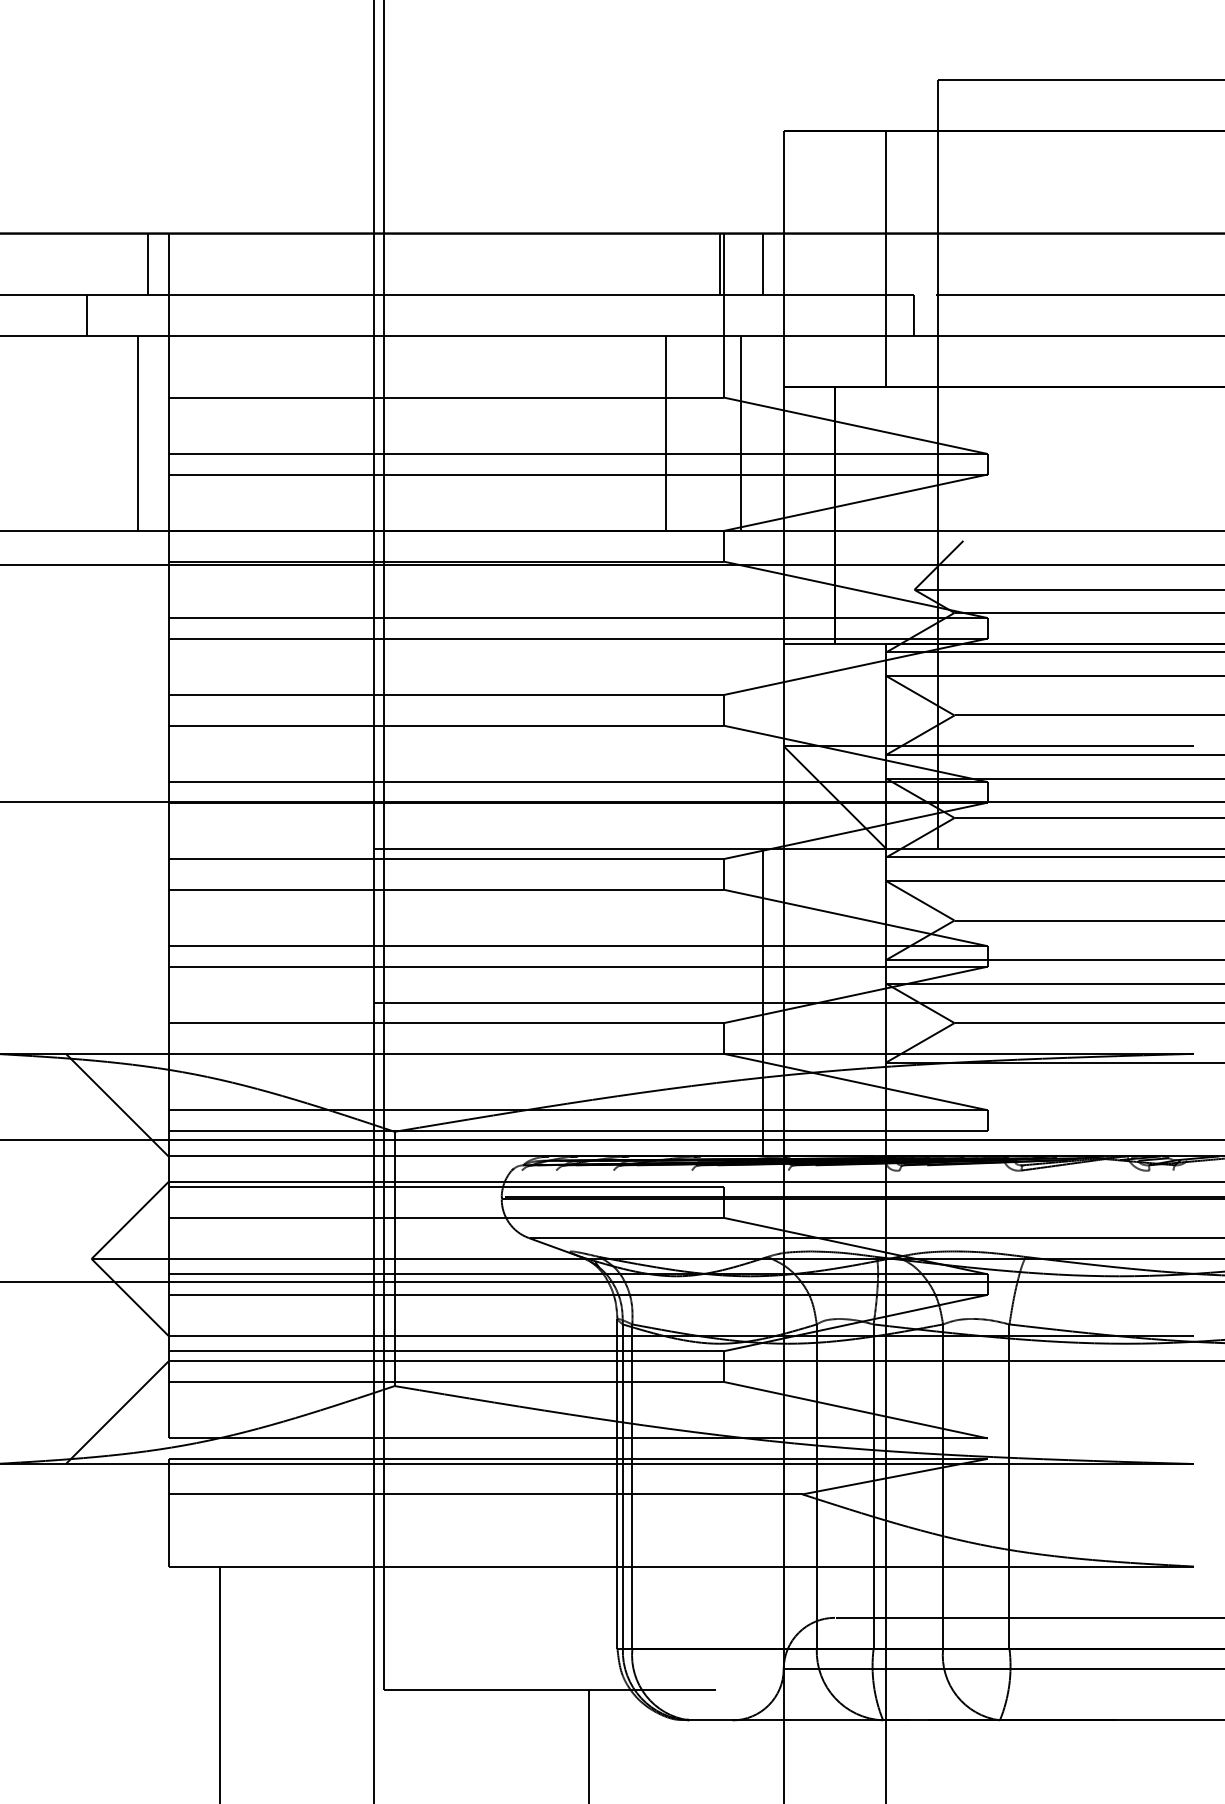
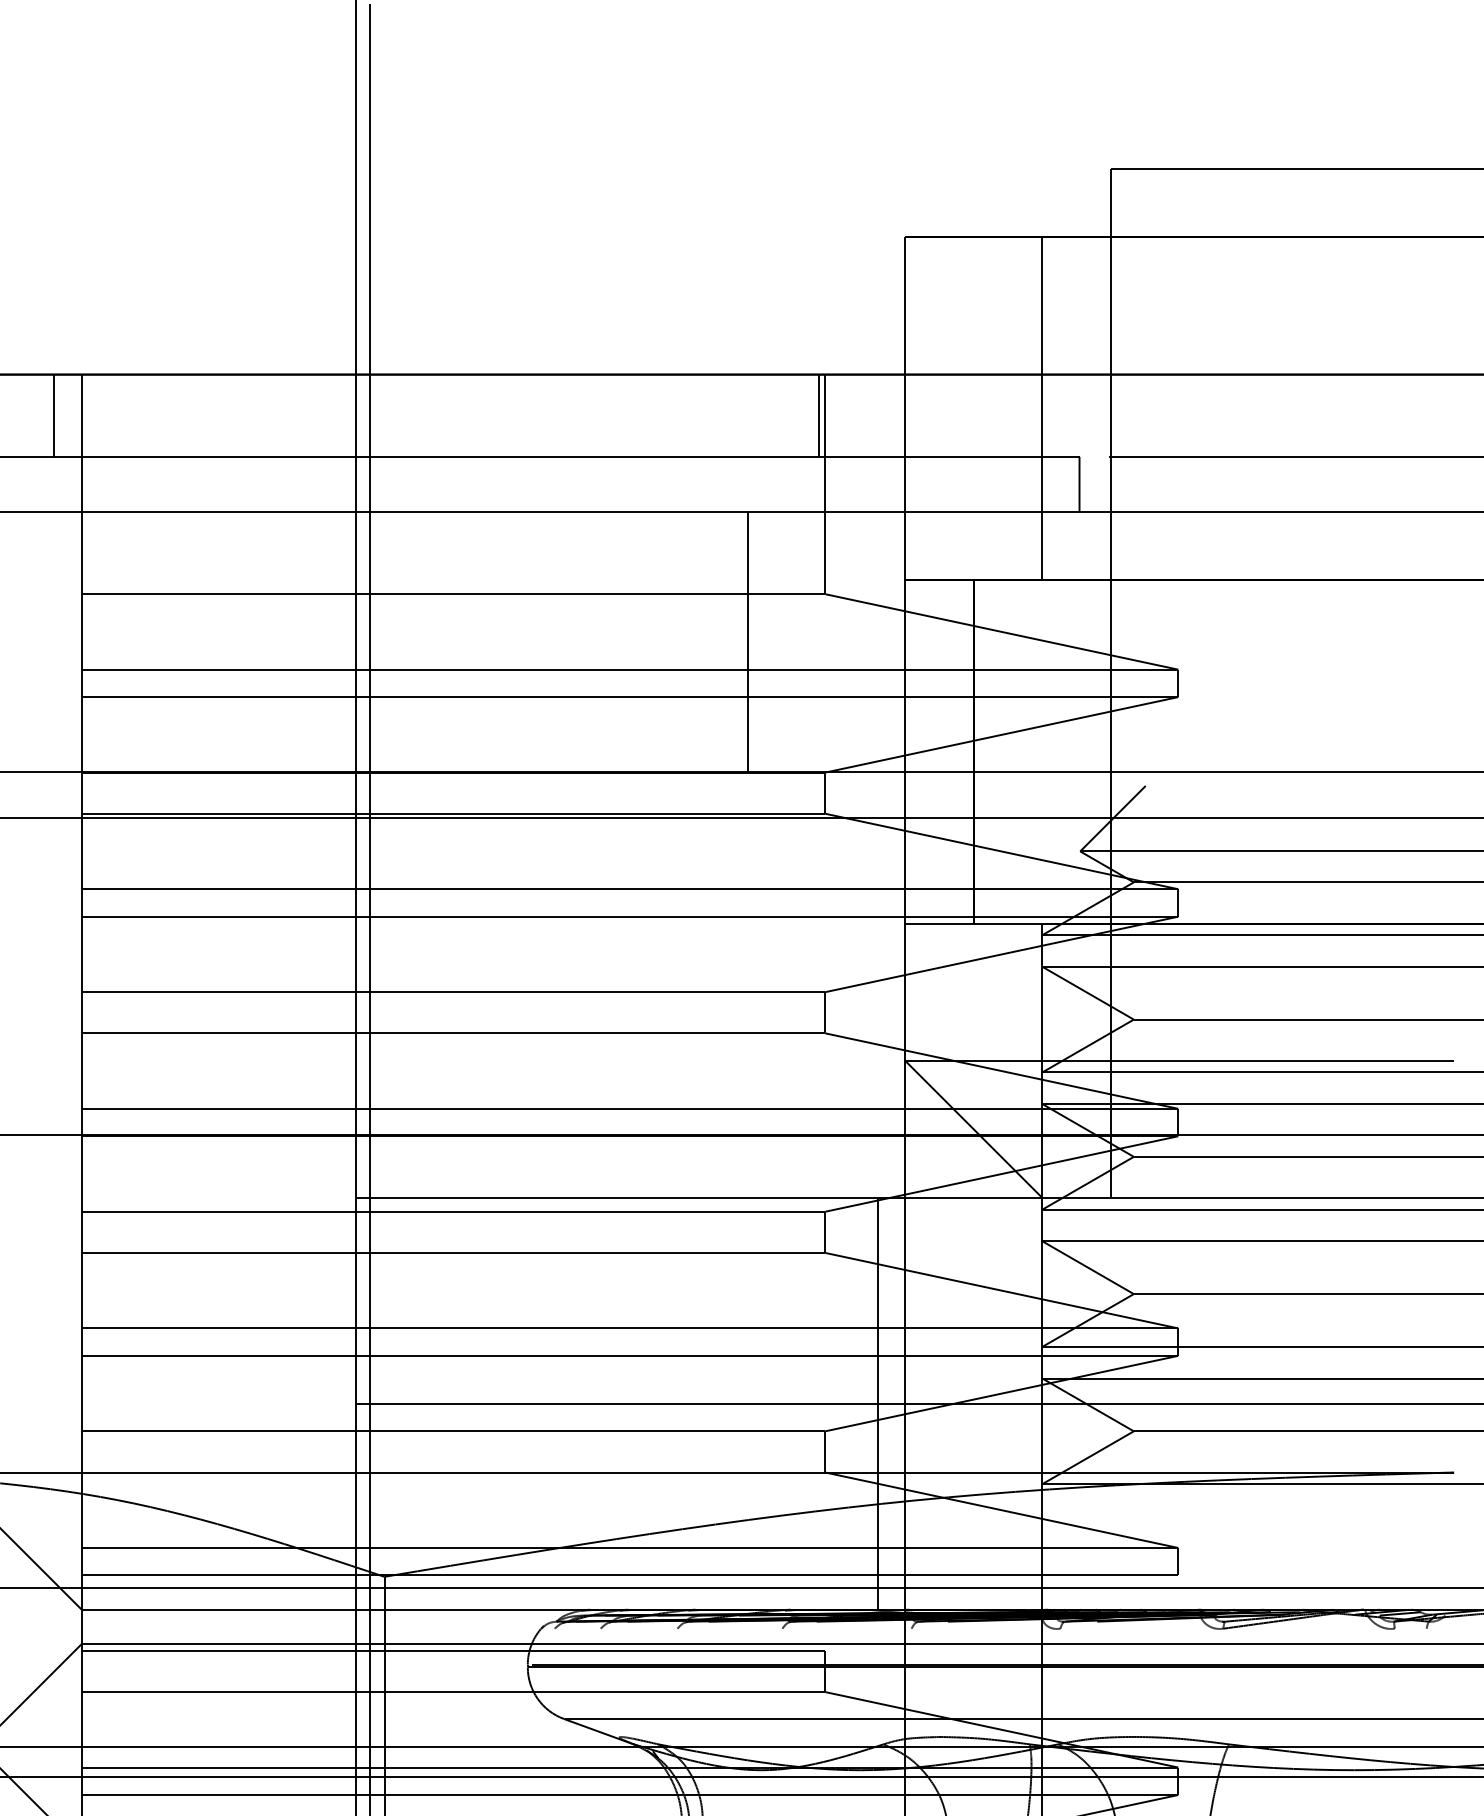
line: (763, 264) -> (878, 416), removed
line: (138, 433) -> (41, 642), removed
line: (741, 433) -> (848, 642), removed

